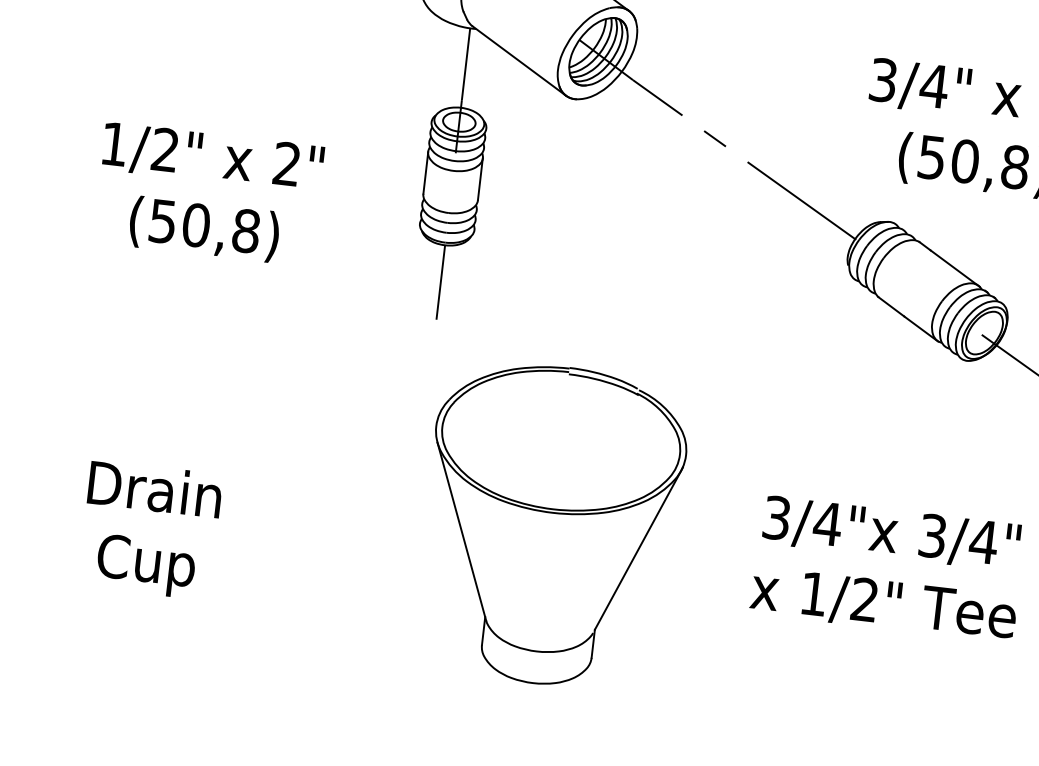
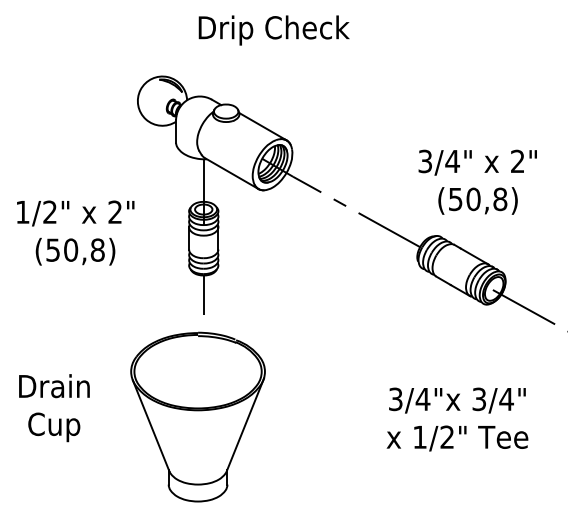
text: (208, 193) -> (75, 232), moved
part: (550, 524) -> (197, 416), moved
text: (150, 530) -> (54, 408), moved

